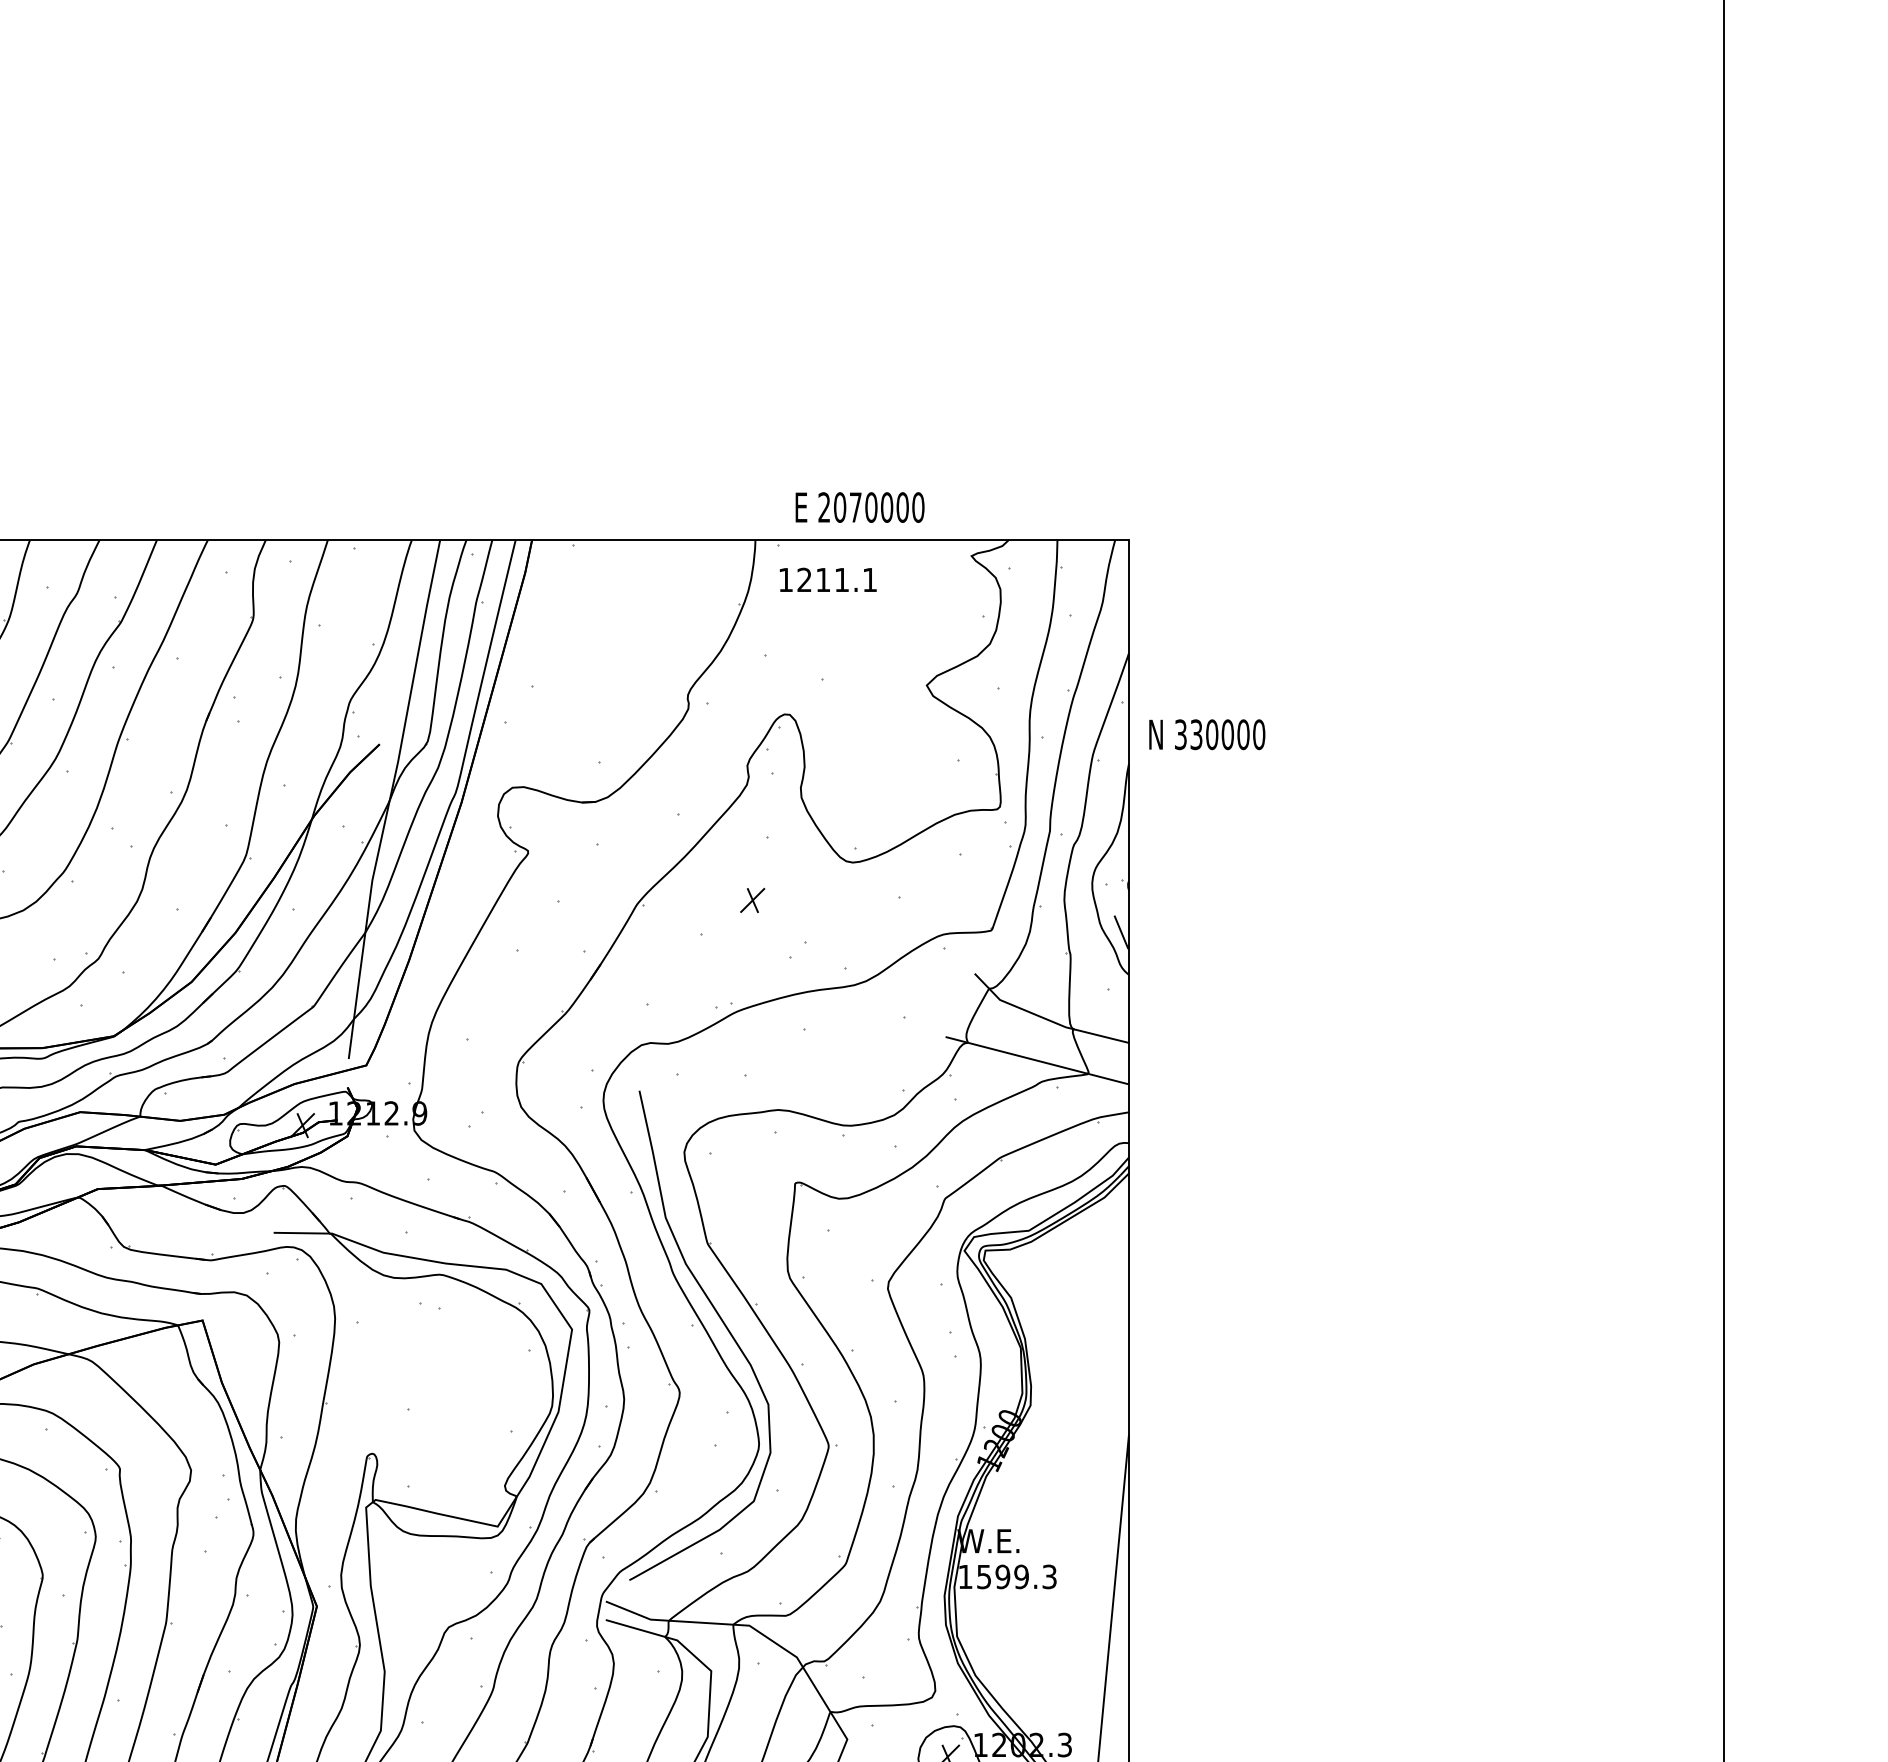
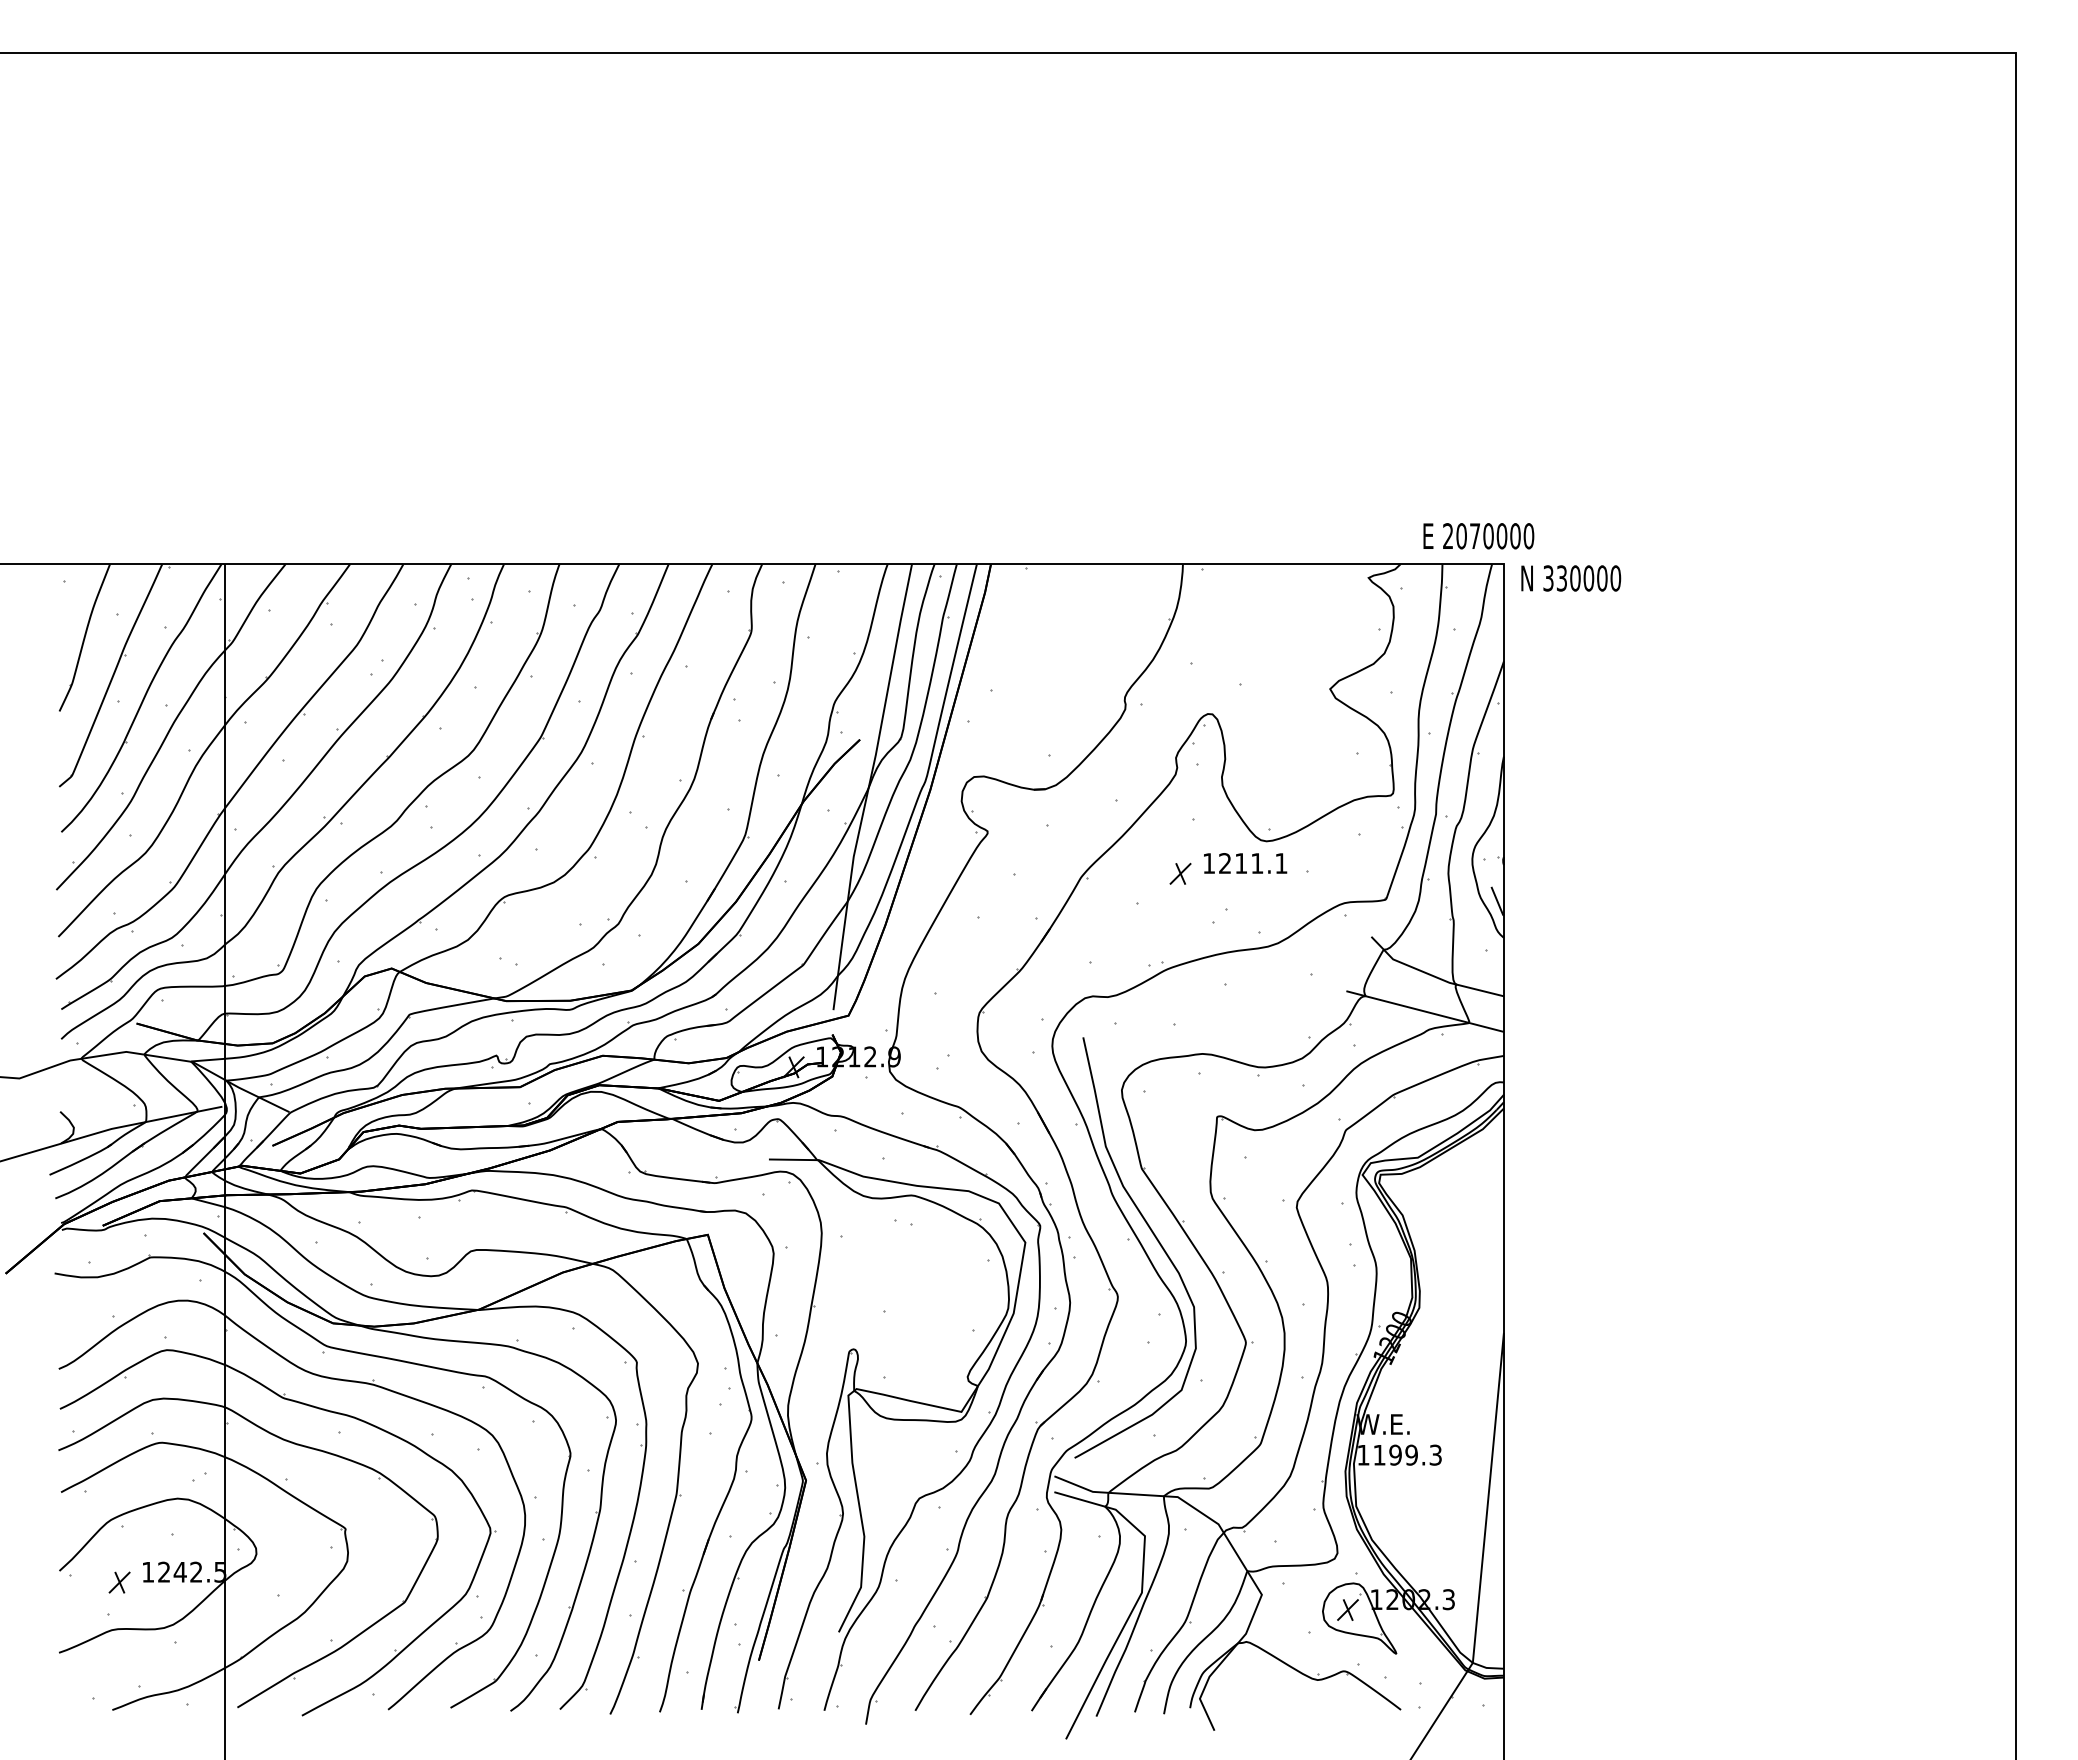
text: (859, 507) -> (1478, 536), moved
text: (828, 580) -> (1245, 863), moved
text: (1207, 734) -> (1571, 578), moved
text: (984, 1577) -> (1379, 1455), 1599.3 -> 1199.3

